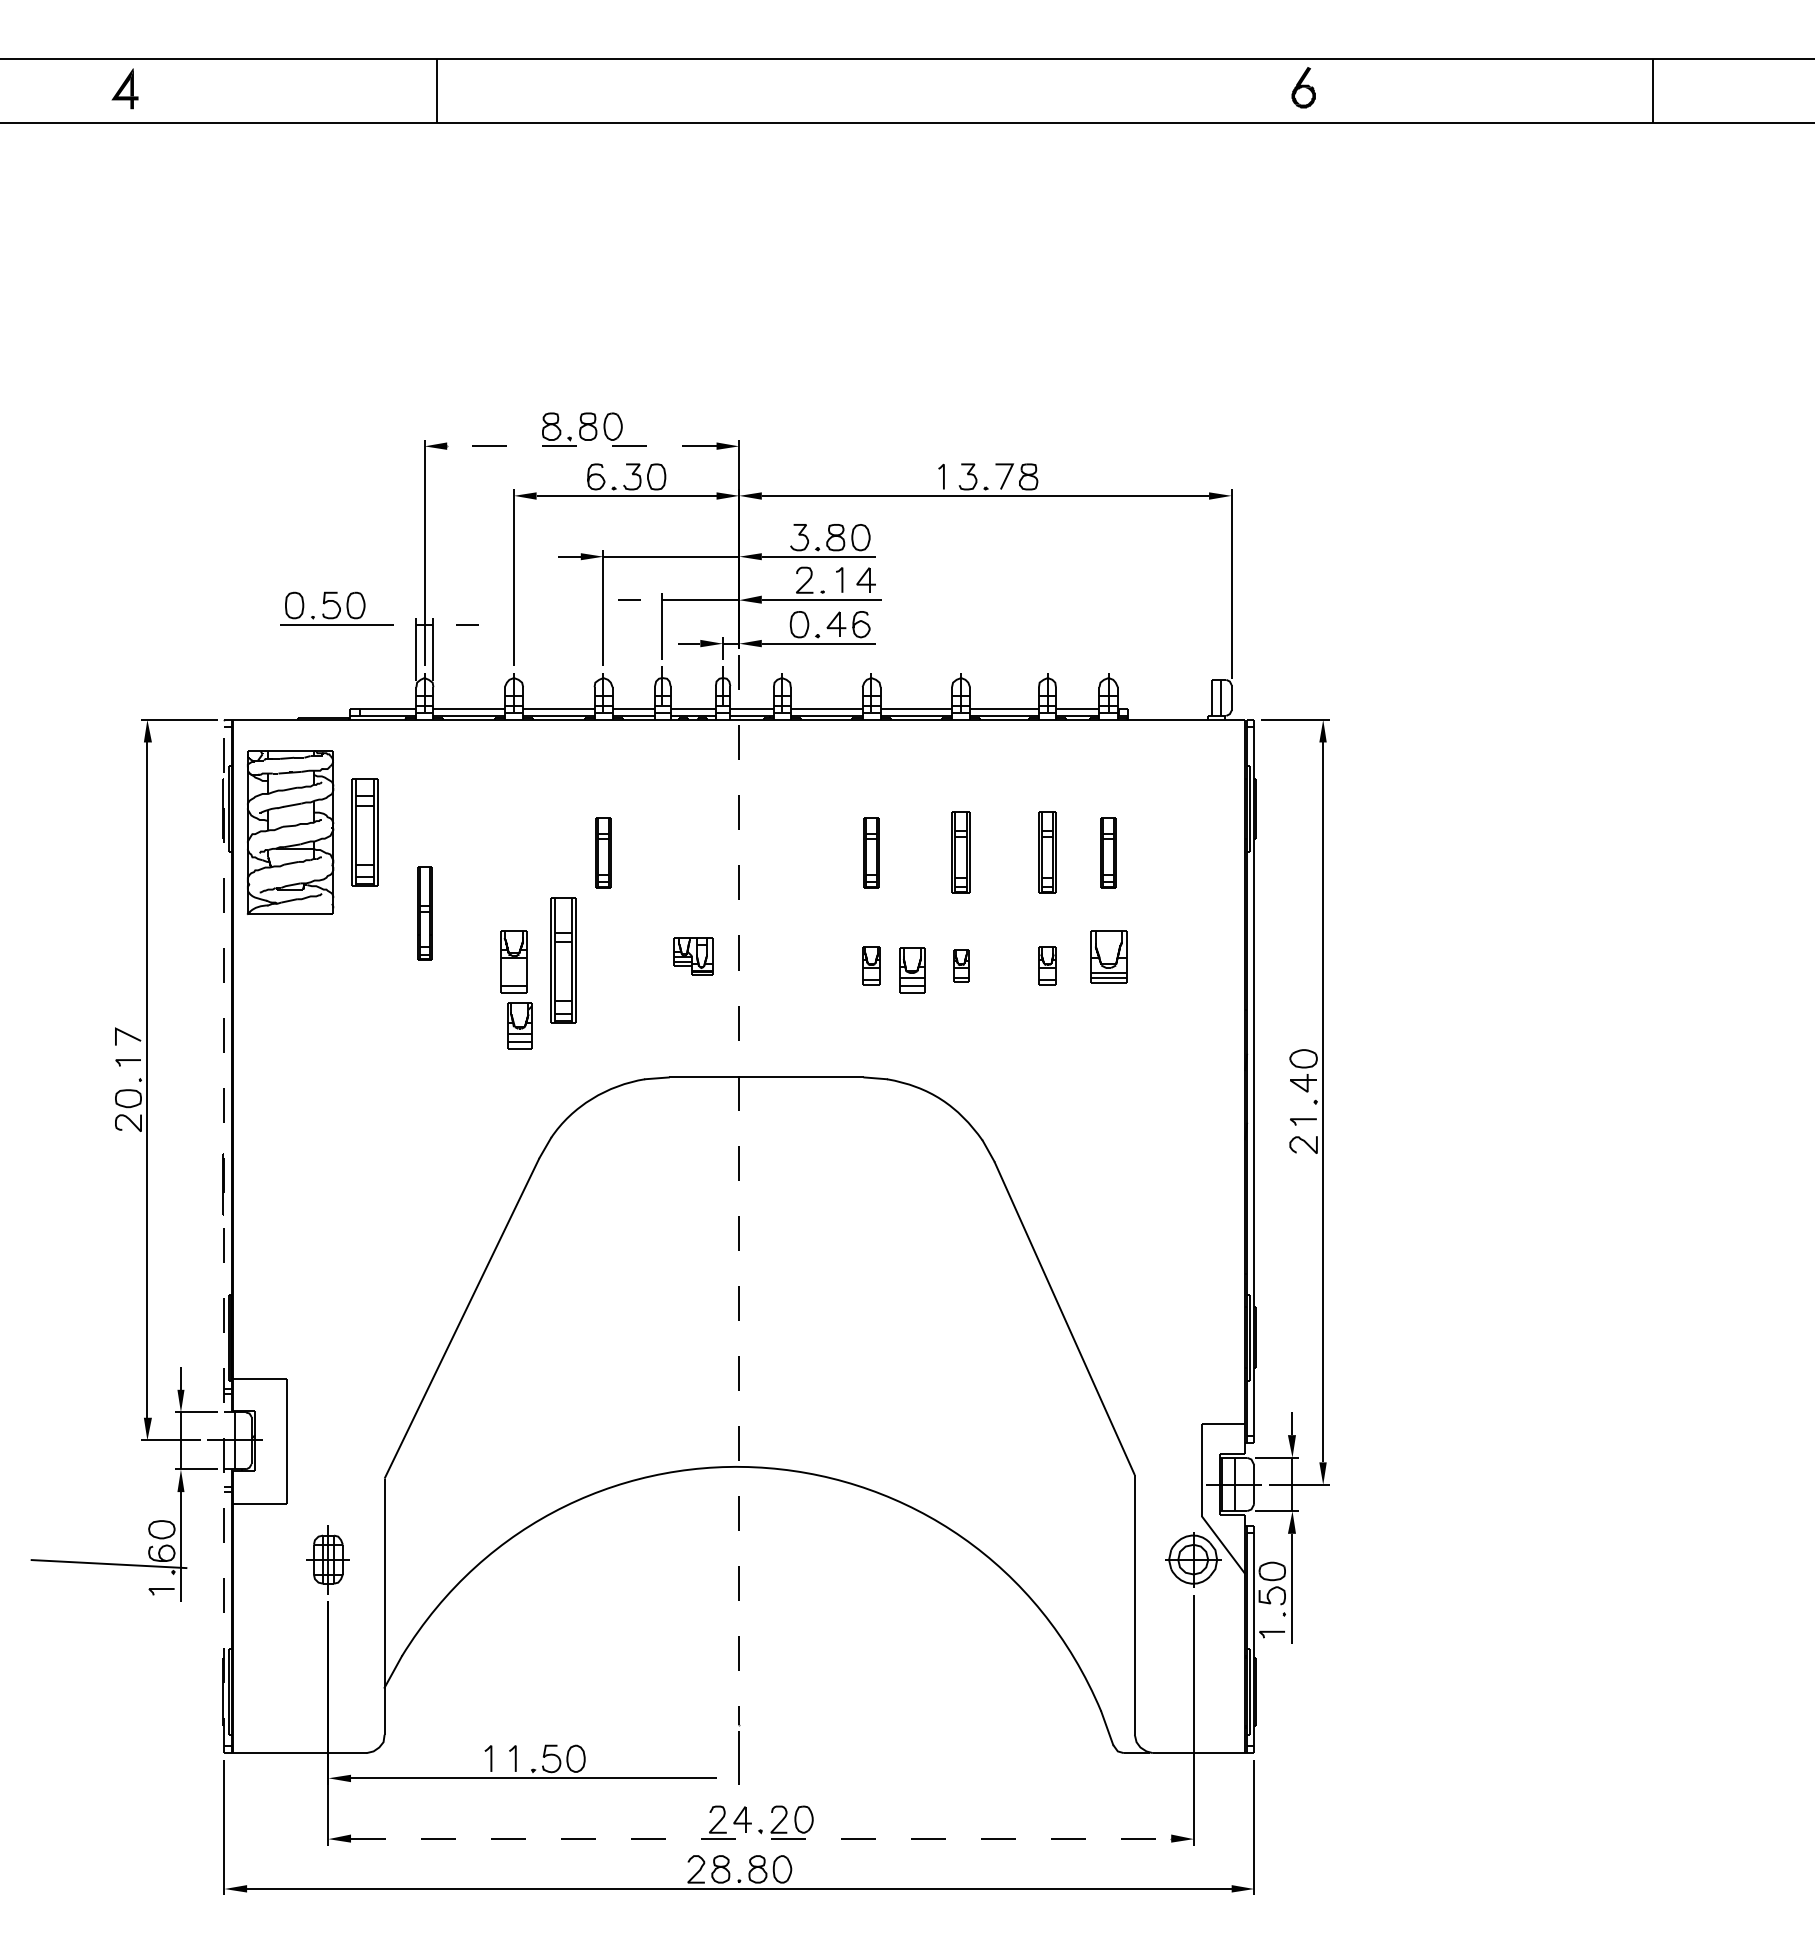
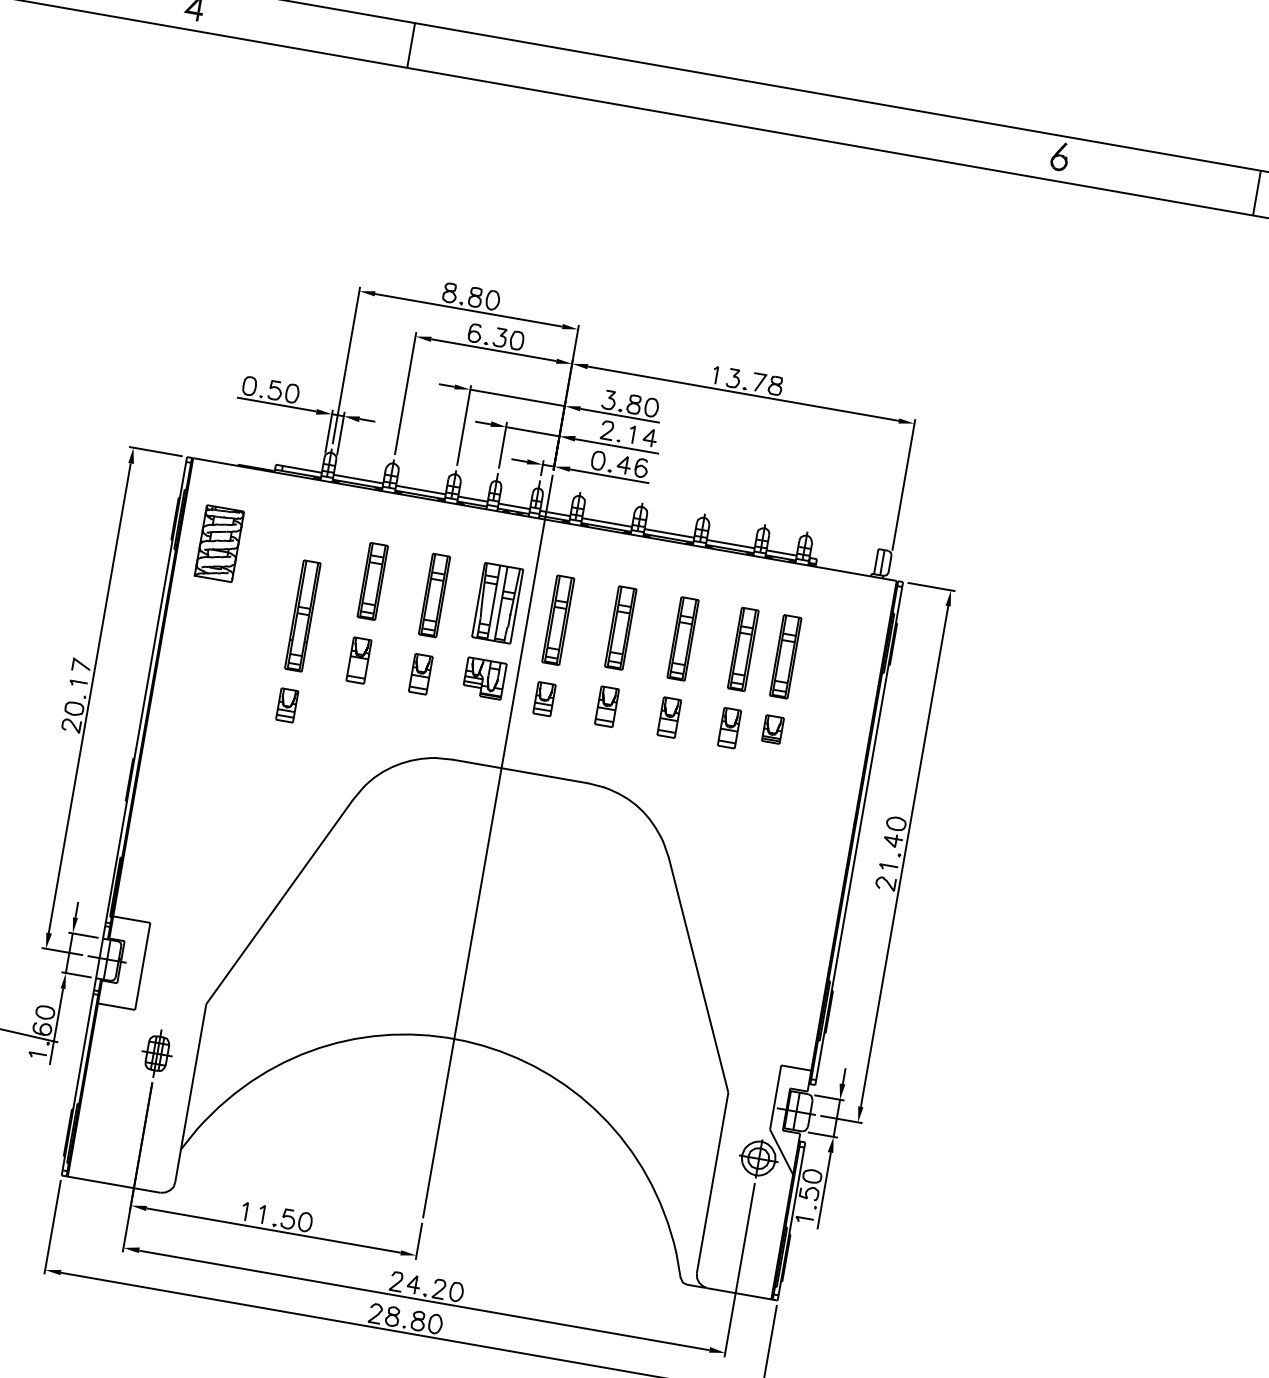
part: (1303, 87) -> (1059, 156), moved
line: (580, 446) -> (467, 310), dashed -> solid
fill: (651, 599) -> (498, 425), added
fill: (404, 625) -> (323, 413), added
fill: (444, 625) -> (351, 418), added
part: (290, 832) -> (219, 543), size x0.62
part: (364, 832) -> (372, 581), moved
part: (693, 848) -> (497, 603), added
part: (603, 852) -> (434, 595), size x1.67
part: (871, 852) -> (620, 627), size x1.67
part: (961, 852) -> (683, 638), size x1.43
part: (1047, 852) -> (743, 649), size x1.43
part: (1108, 852) -> (785, 656), size x1.67
part: (424, 913) -> (302, 616), size x1.67
part: (693, 956) -> (484, 678), size x1.43
part: (1108, 957) -> (772, 729), size x0.71
part: (563, 960) -> (558, 620), moved
part: (603, 965) -> (420, 673), added
part: (871, 965) -> (607, 706), size x1.43
part: (961, 965) -> (669, 717), size x1.67
part: (1047, 965) -> (729, 727), size x1.43
part: (912, 970) -> (544, 699), moved
part: (519, 1025) -> (287, 705), moved
line: (739, 1191) -> (487, 847), dashed -> solid
line: (224, 1235) -> (124, 815), dashed -> solid
fill: (727, 1778) -> (408, 1254), added
line: (761, 1839) -> (424, 1300), dashed -> solid

